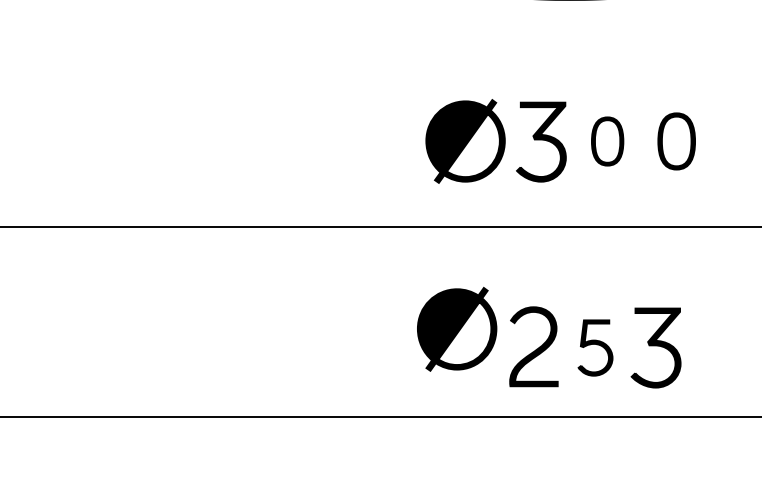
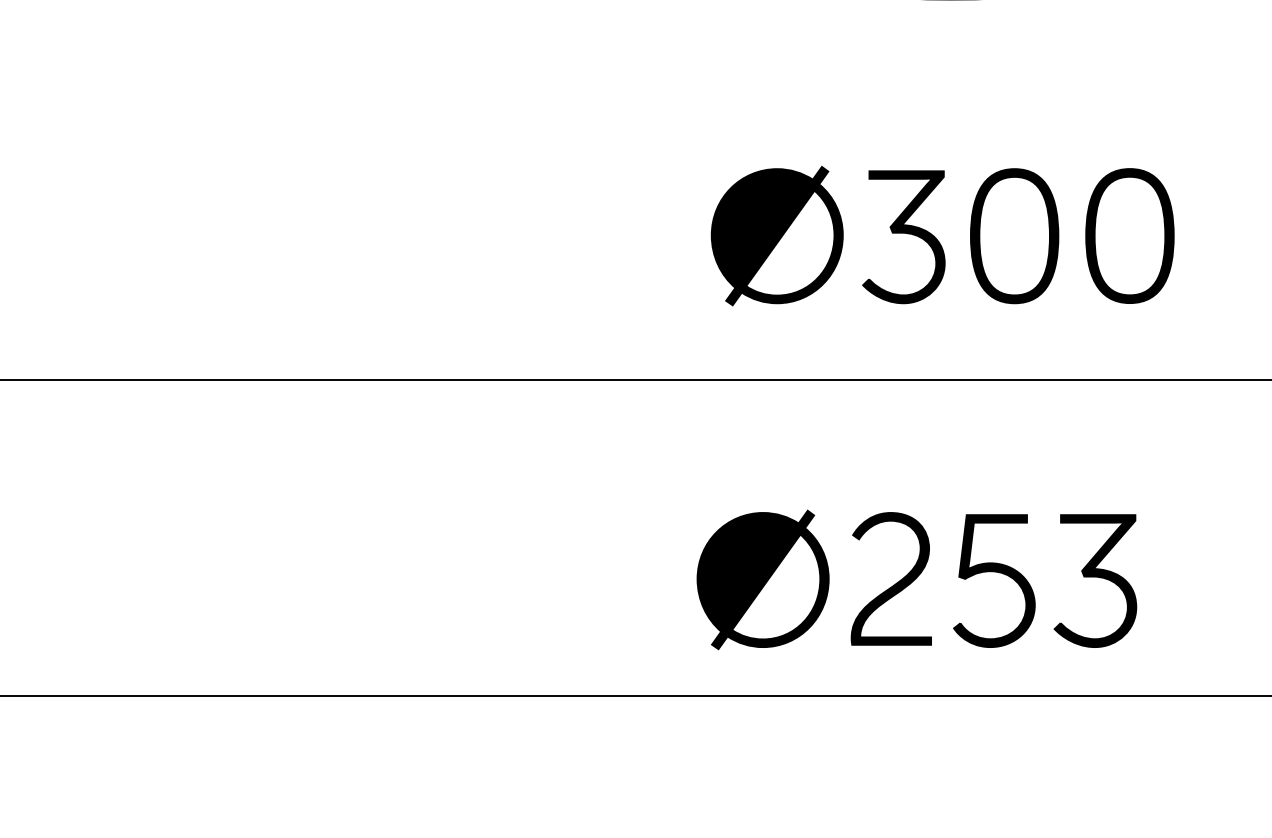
part: (607, 141) -> (1014, 236), size x1.67
part: (676, 141) -> (1129, 236), size x1.43
part: (457, 328) -> (763, 578), moved
part: (595, 347) -> (994, 580), size x1.43

